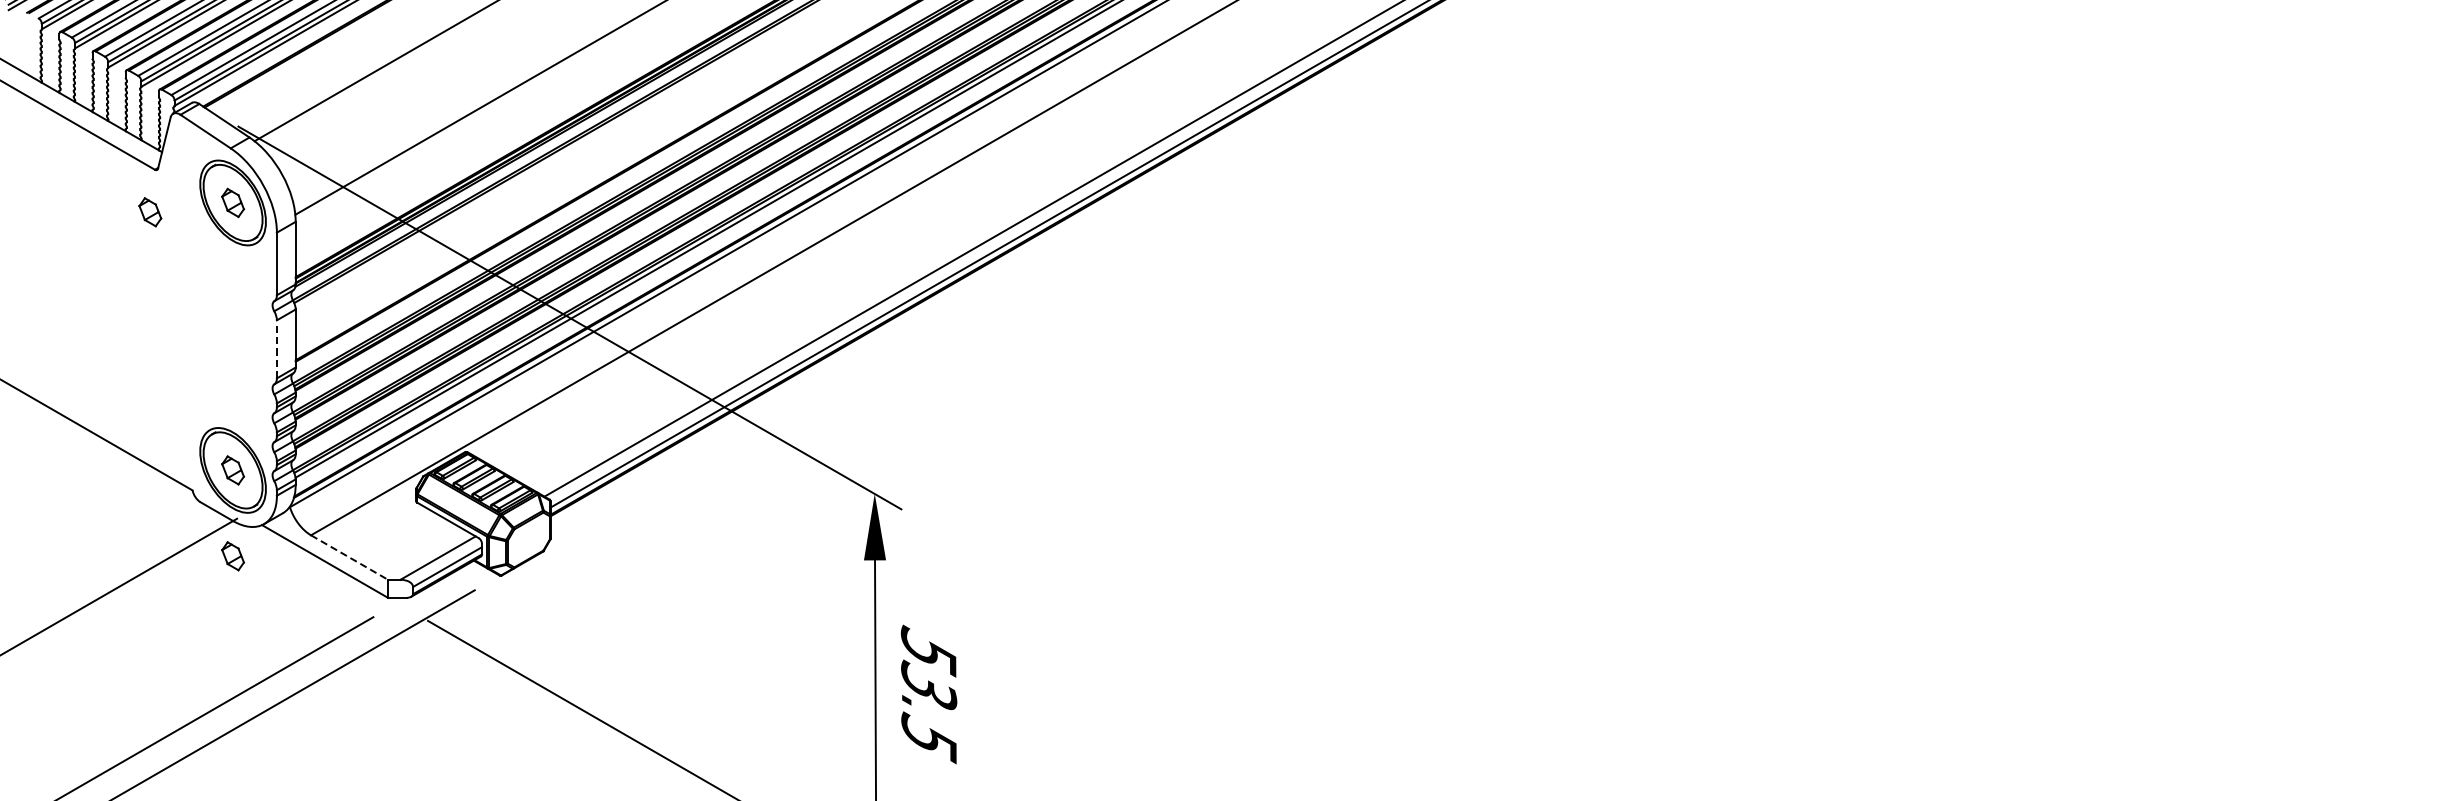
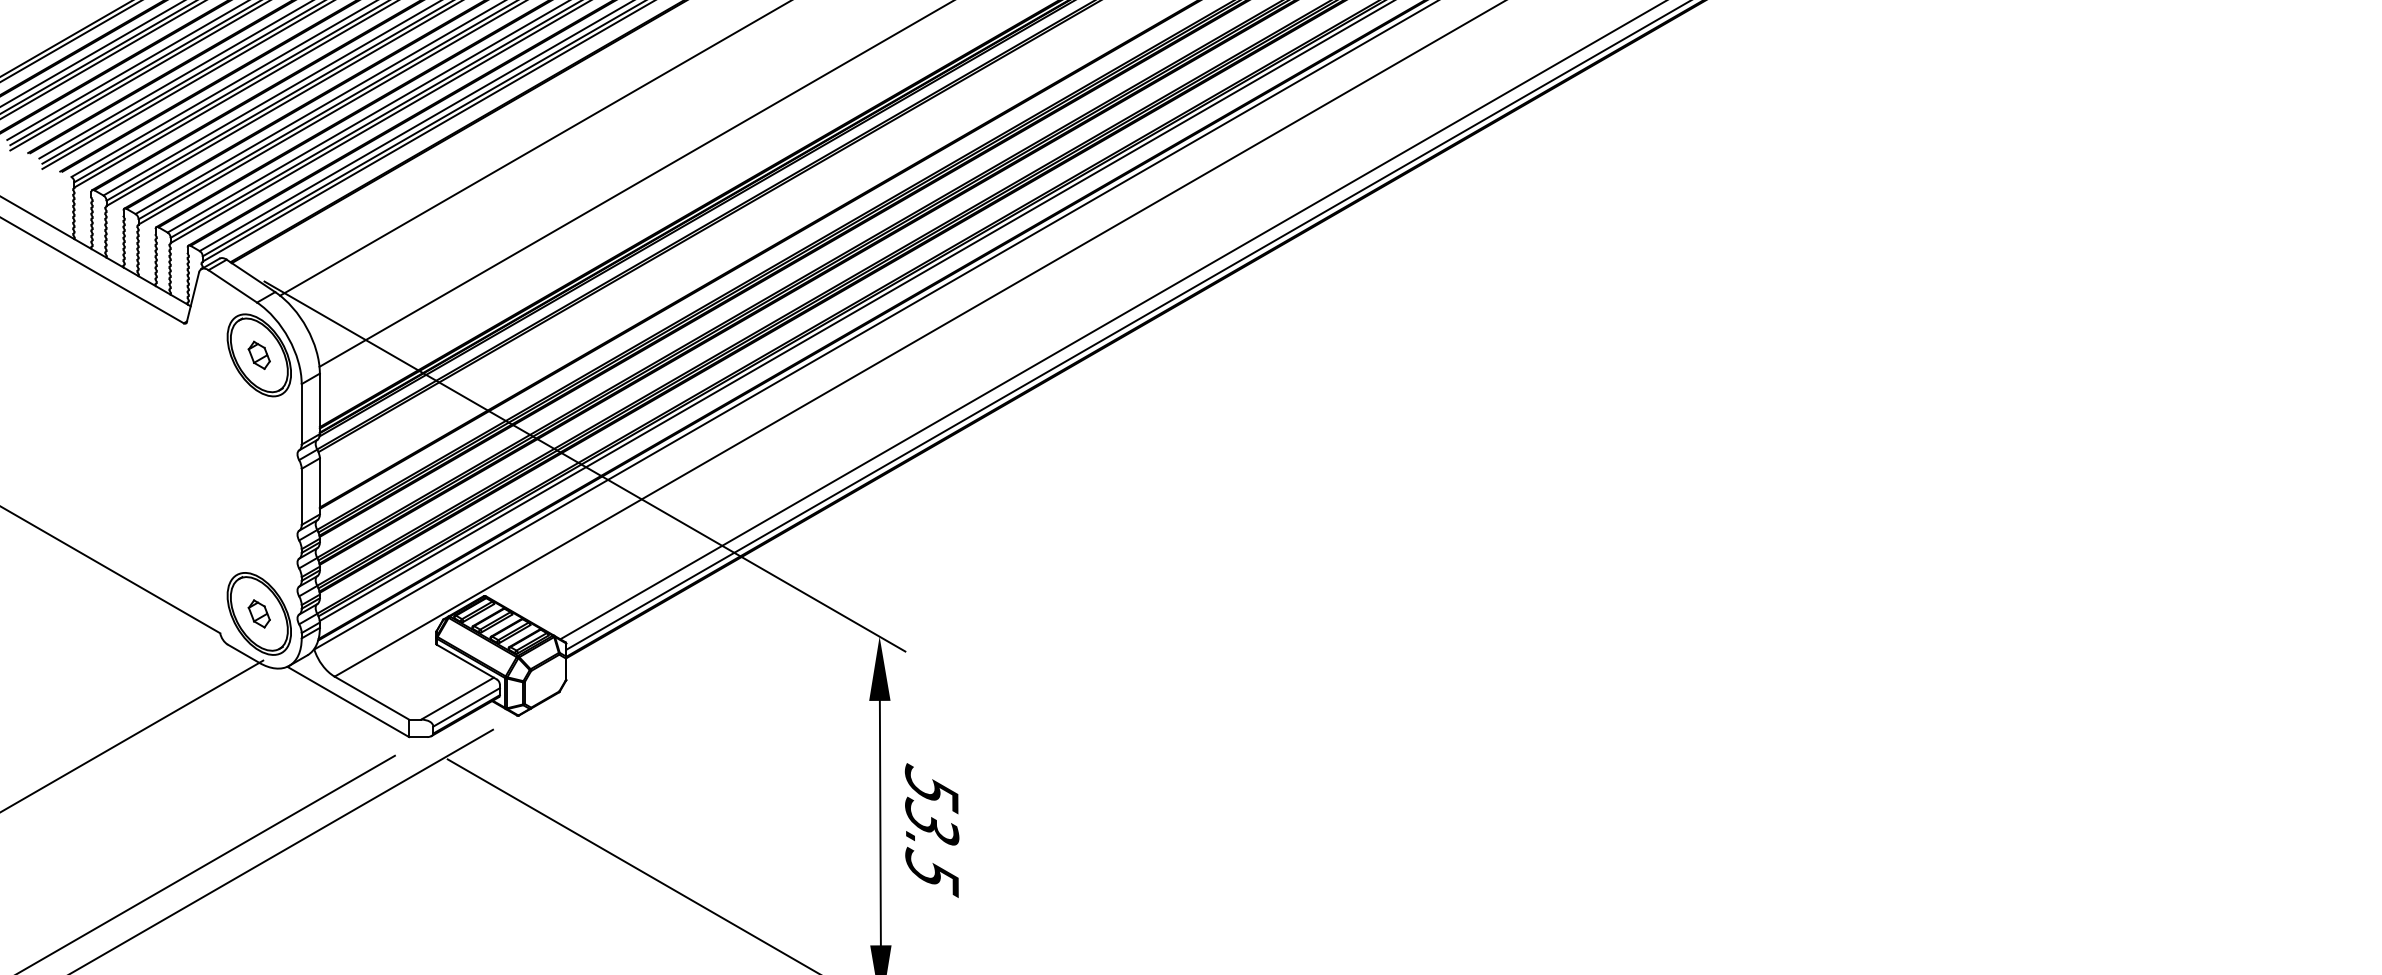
part: (149, 211) -> (178, 363), removed
line: (276, 348) -> (301, 496), dashed -> solid
part: (232, 555) -> (258, 696), removed
line: (349, 557) -> (371, 698), dashed -> solid

